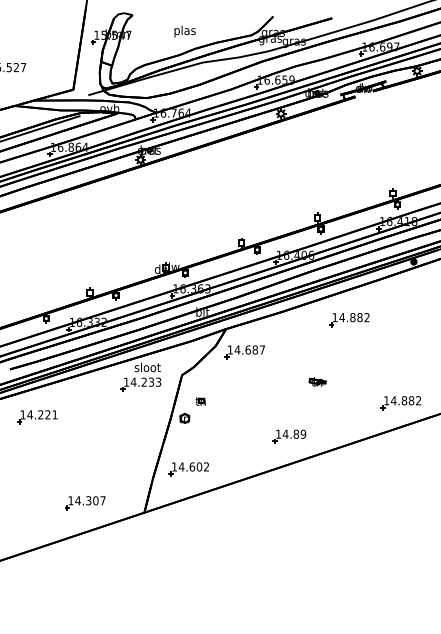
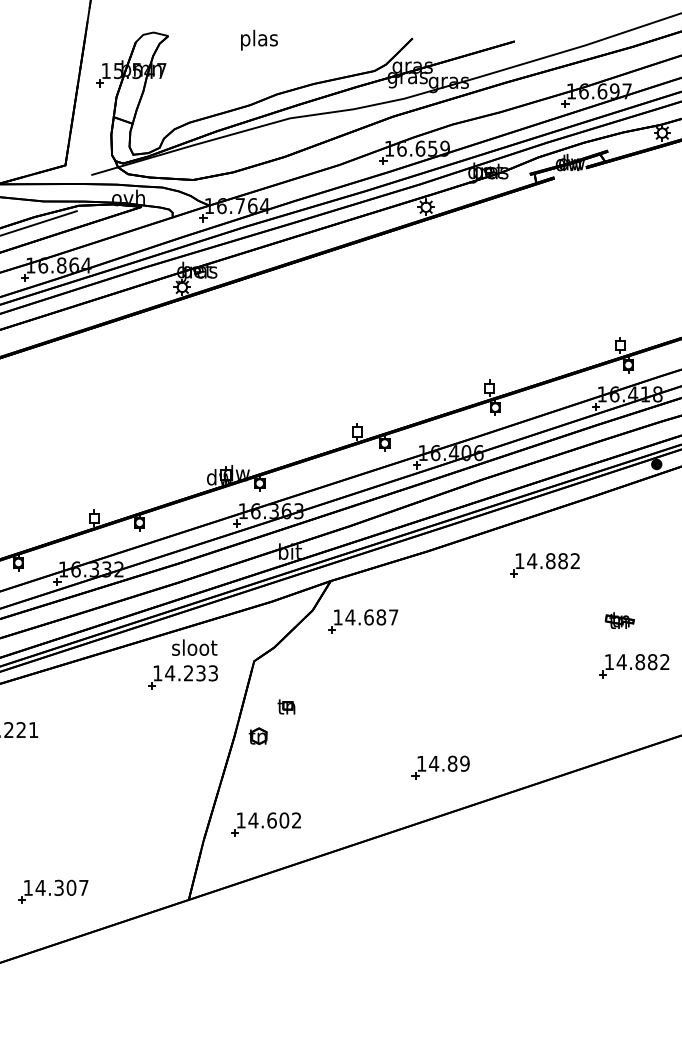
text: (184, 31) -> (258, 40), moved
part: (317, 381) -> (619, 620), moved
part: (400, 403) -> (633, 666), moved
part: (85, 503) -> (53, 892), moved

